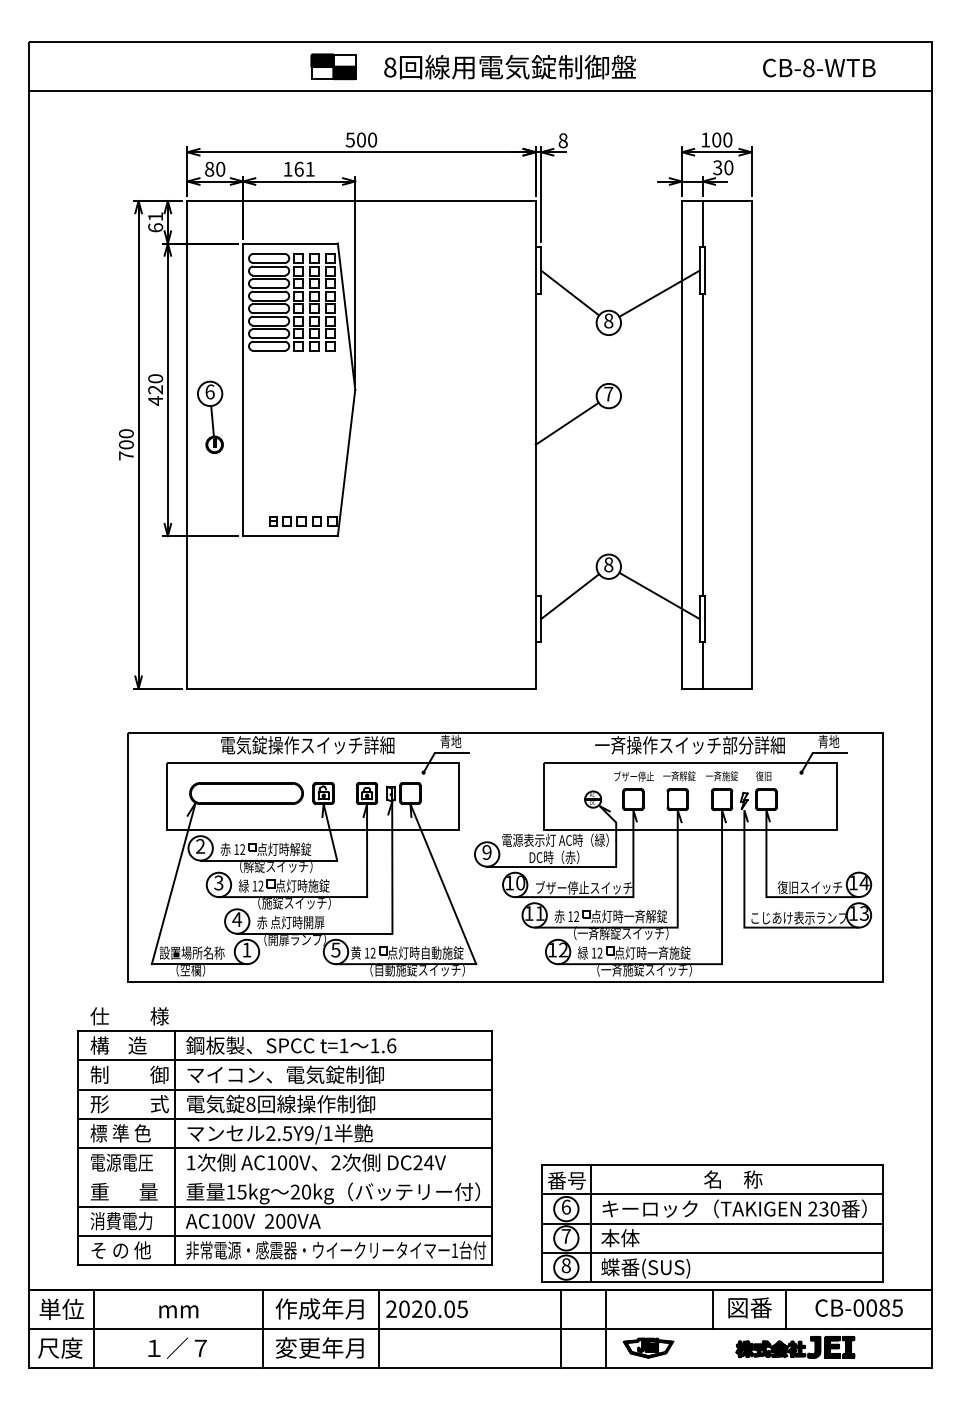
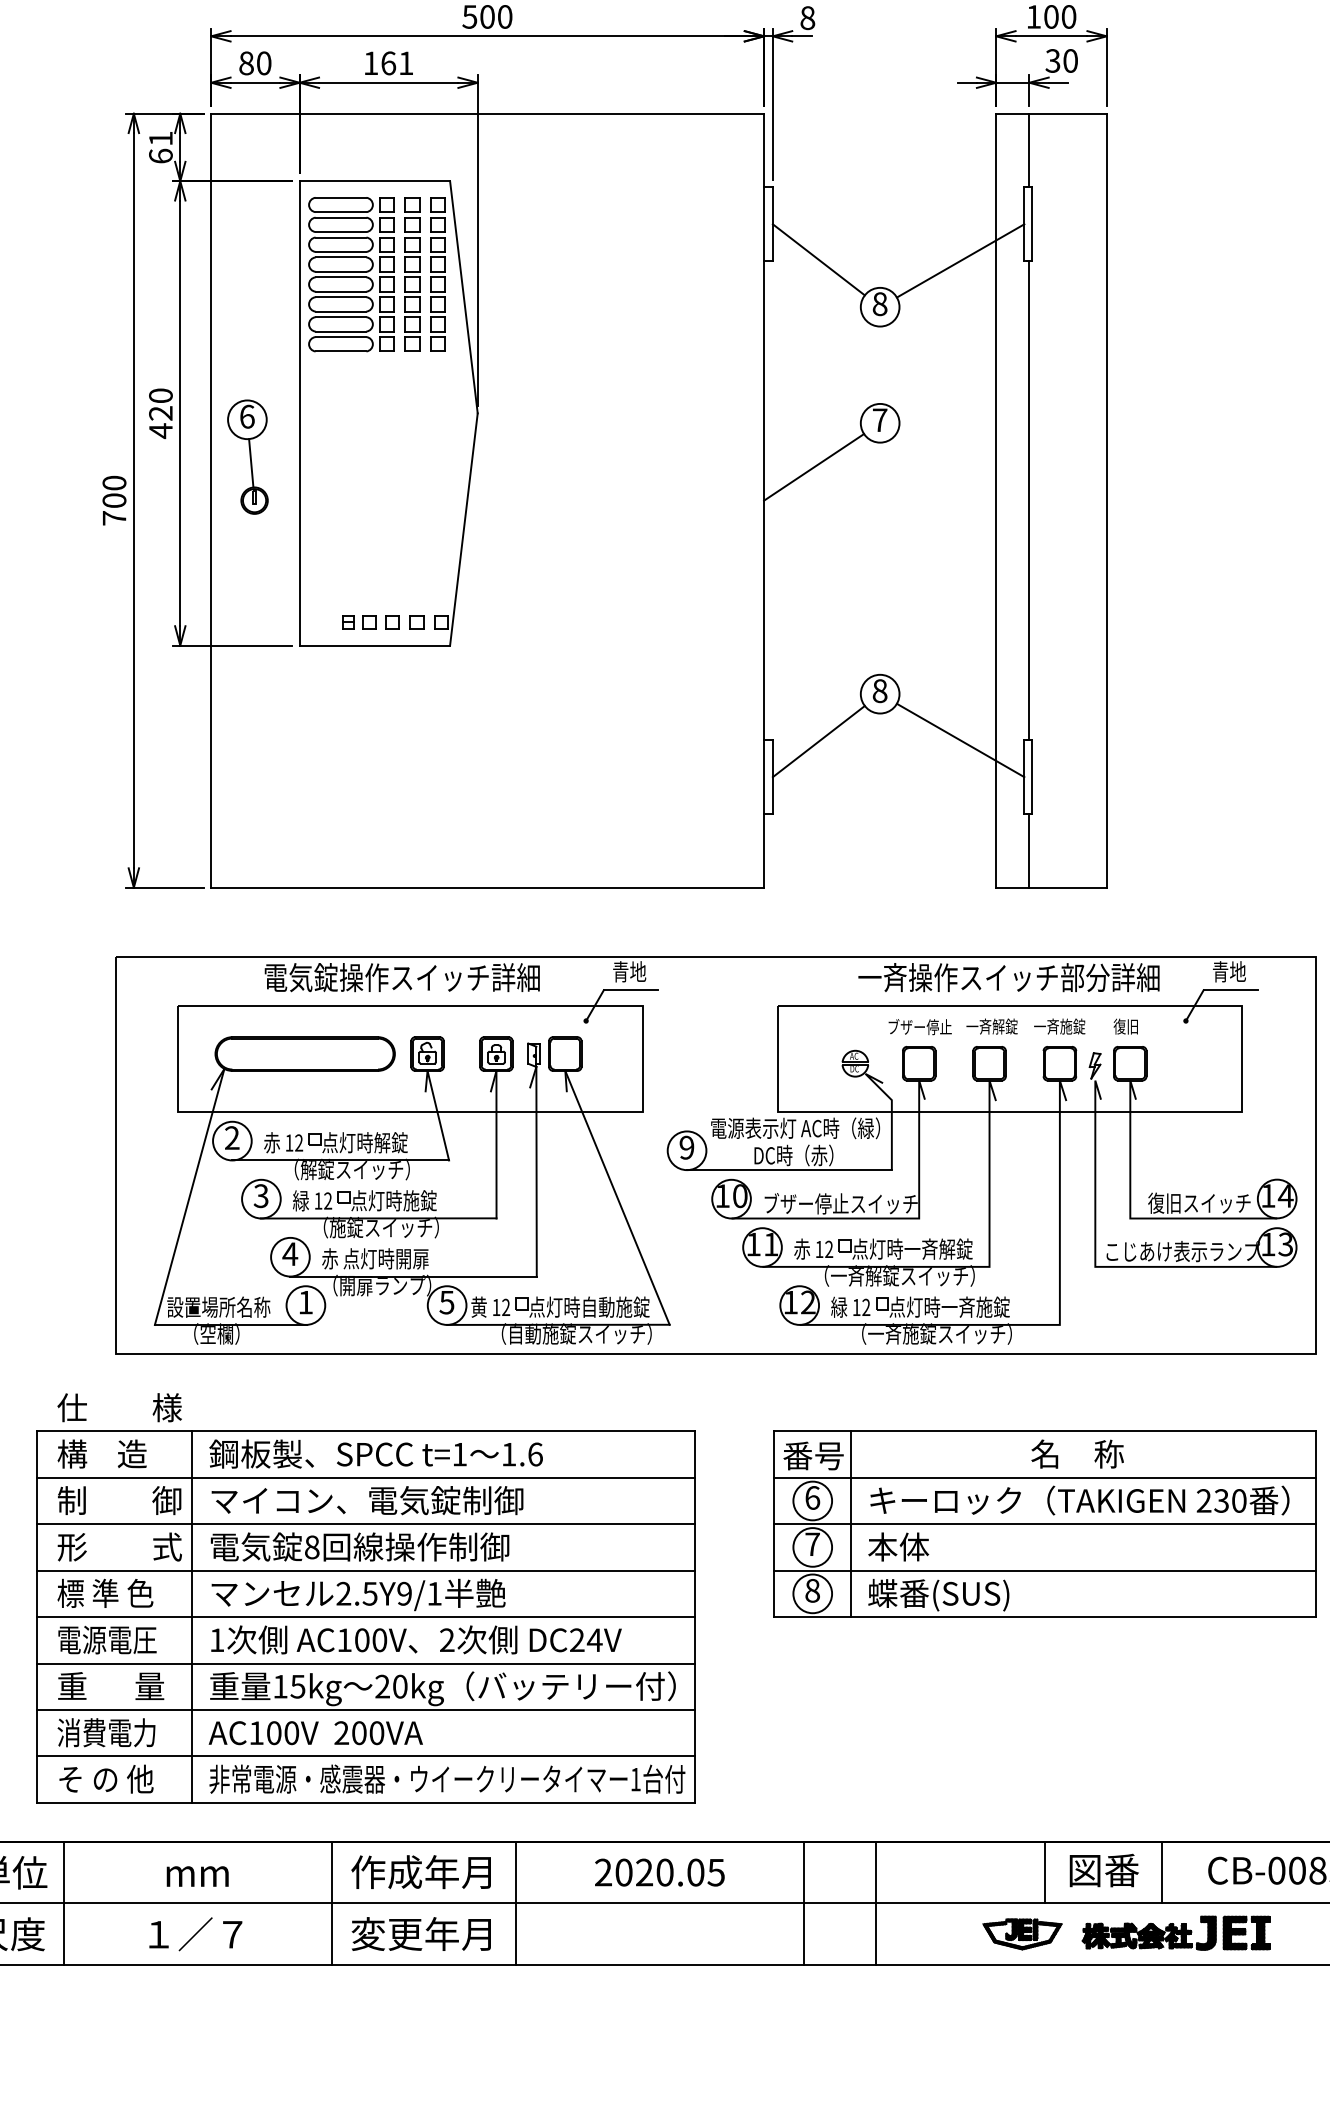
line: (284, 1177) -> (365, 1663), added
part: (712, 1223) -> (1044, 1523), moved
text: (426, 1308) -> (659, 1871), moved
part: (648, 1347) -> (1022, 1933), moved

